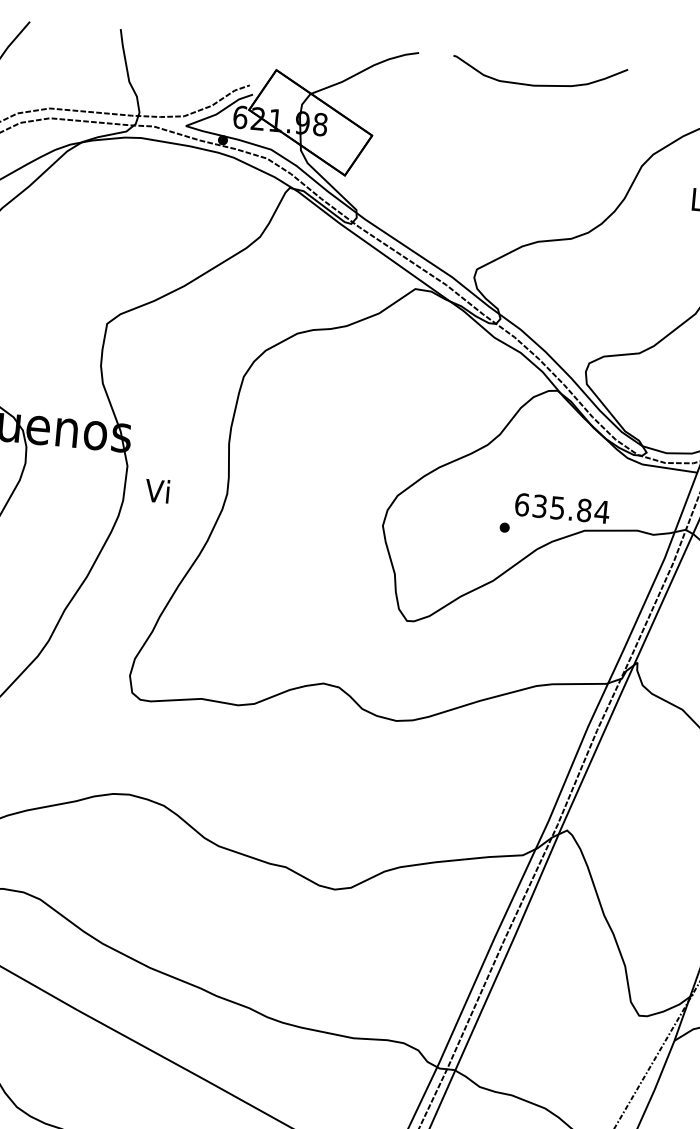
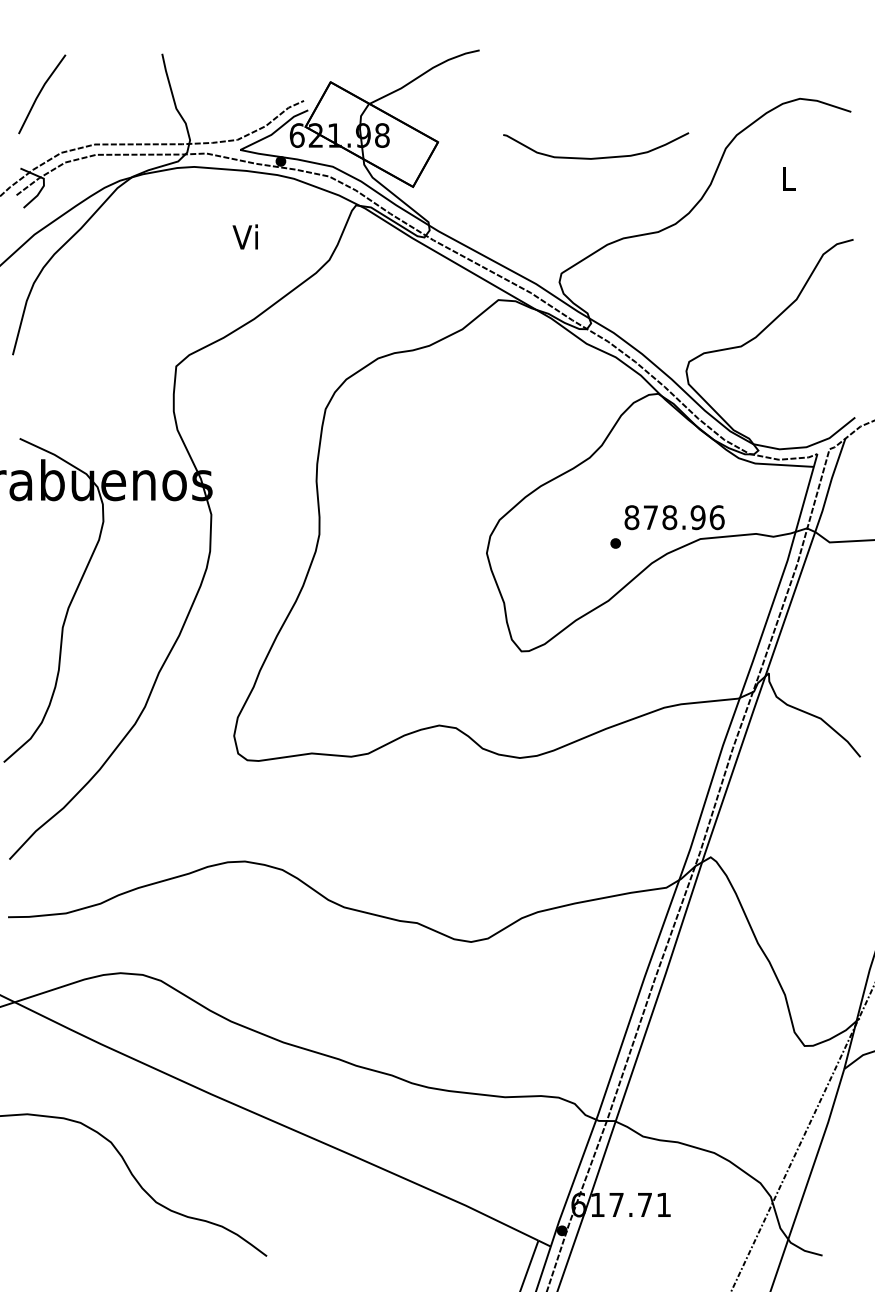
curve: (539, 84) -> (596, 157), moved
text: (156, 490) -> (244, 236), moved
text: (562, 508) -> (674, 517), 635.84 -> 878.96

